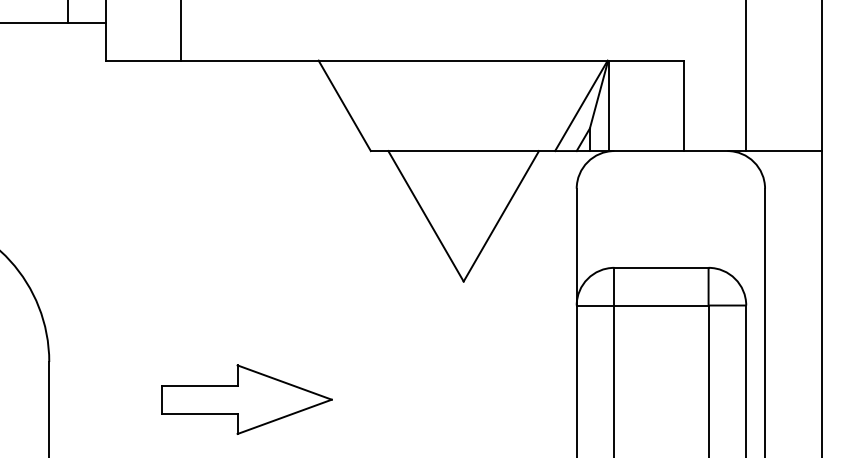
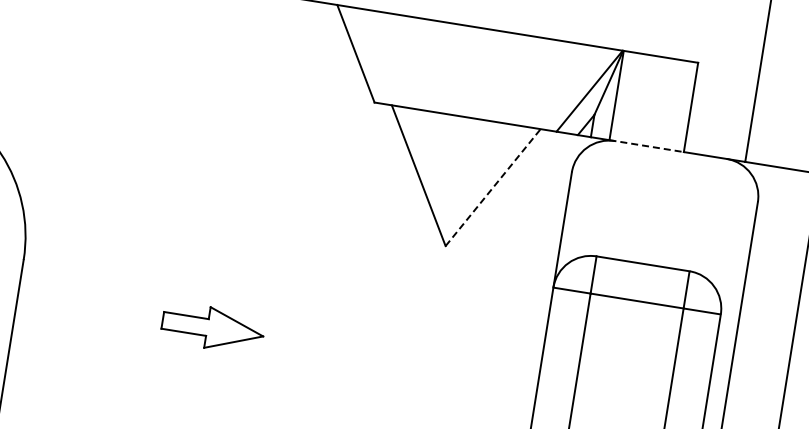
line: (646, 151) -> (646, 146), solid -> dashed
line: (501, 215) -> (493, 186), solid -> dashed
part: (246, 399) -> (212, 328), size x0.6

